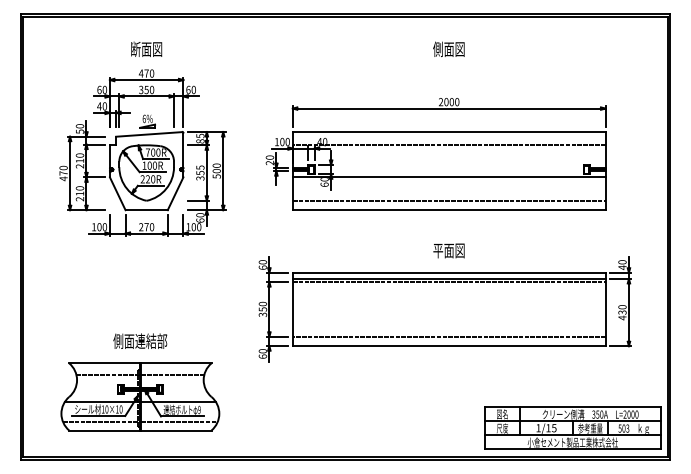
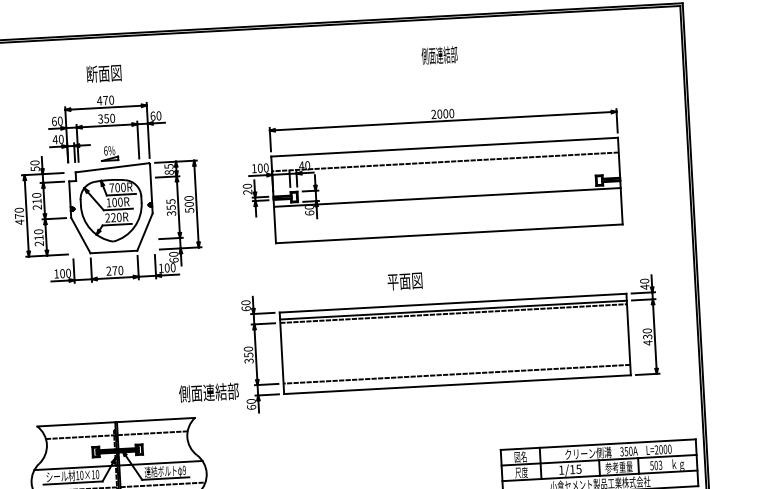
text: (449, 49) -> (440, 55), 側面図 -> 側面連結部
line: (448, 200) -> (448, 223), removed
text: (448, 250) -> (404, 281), moved
text: (140, 340) -> (209, 391), moved

